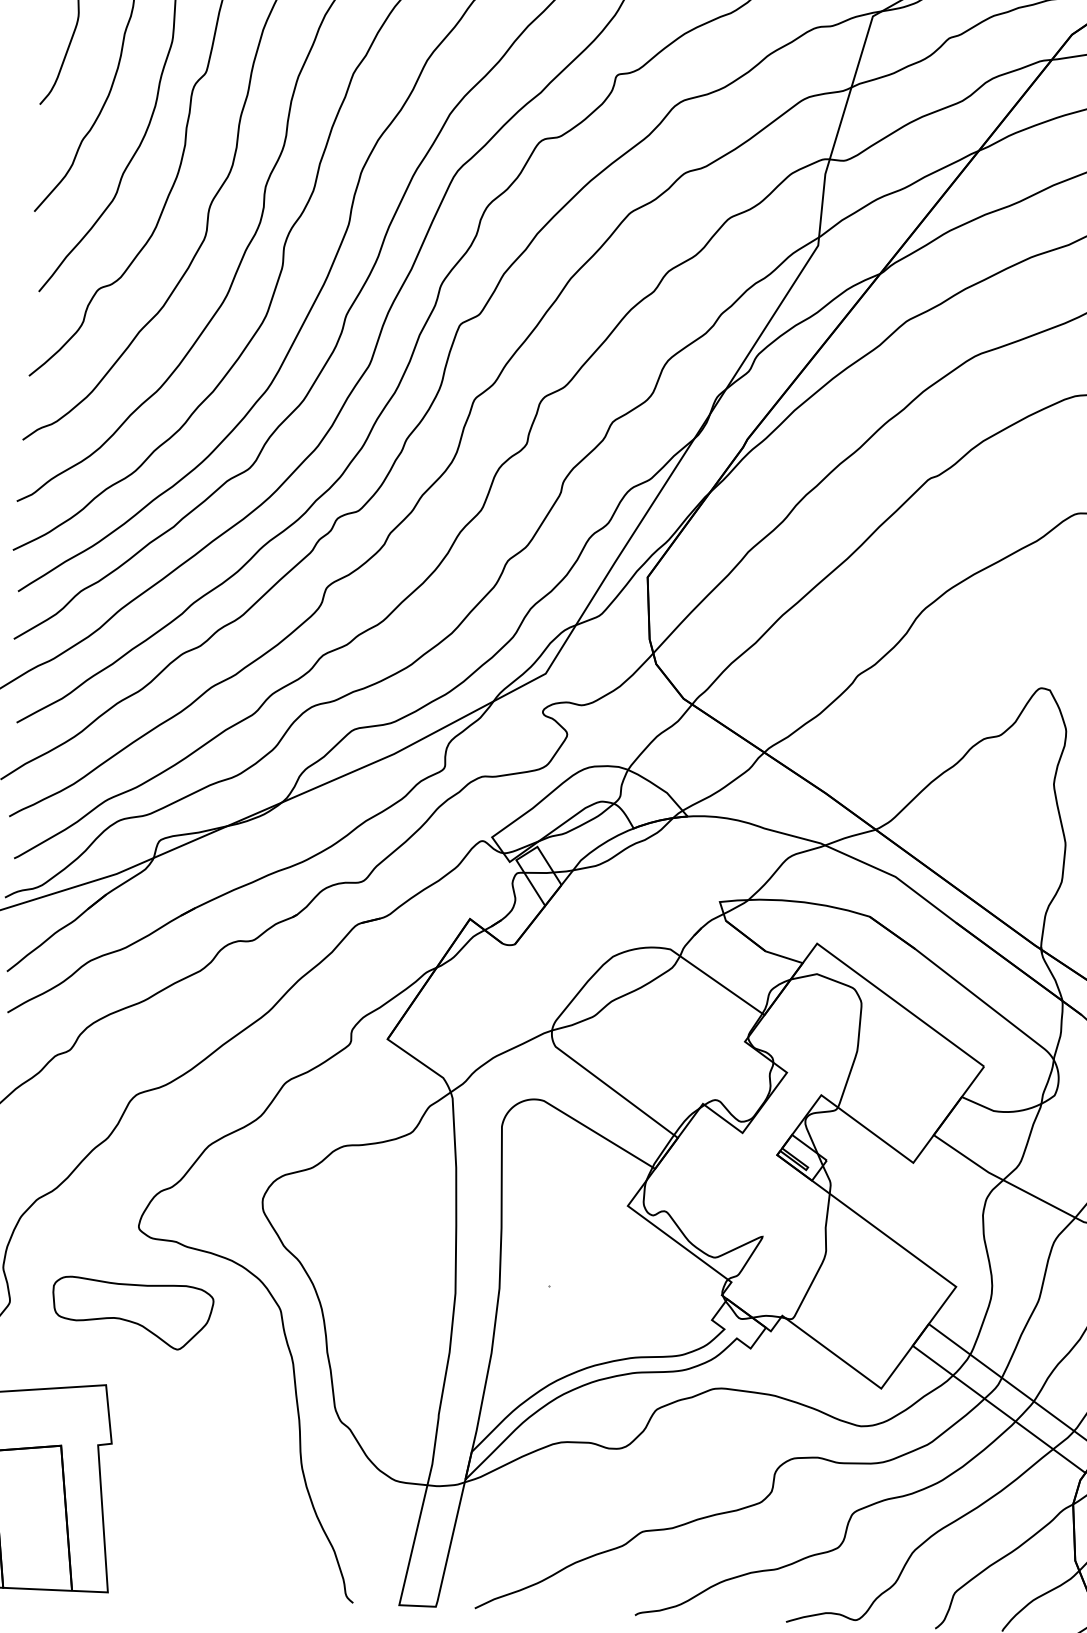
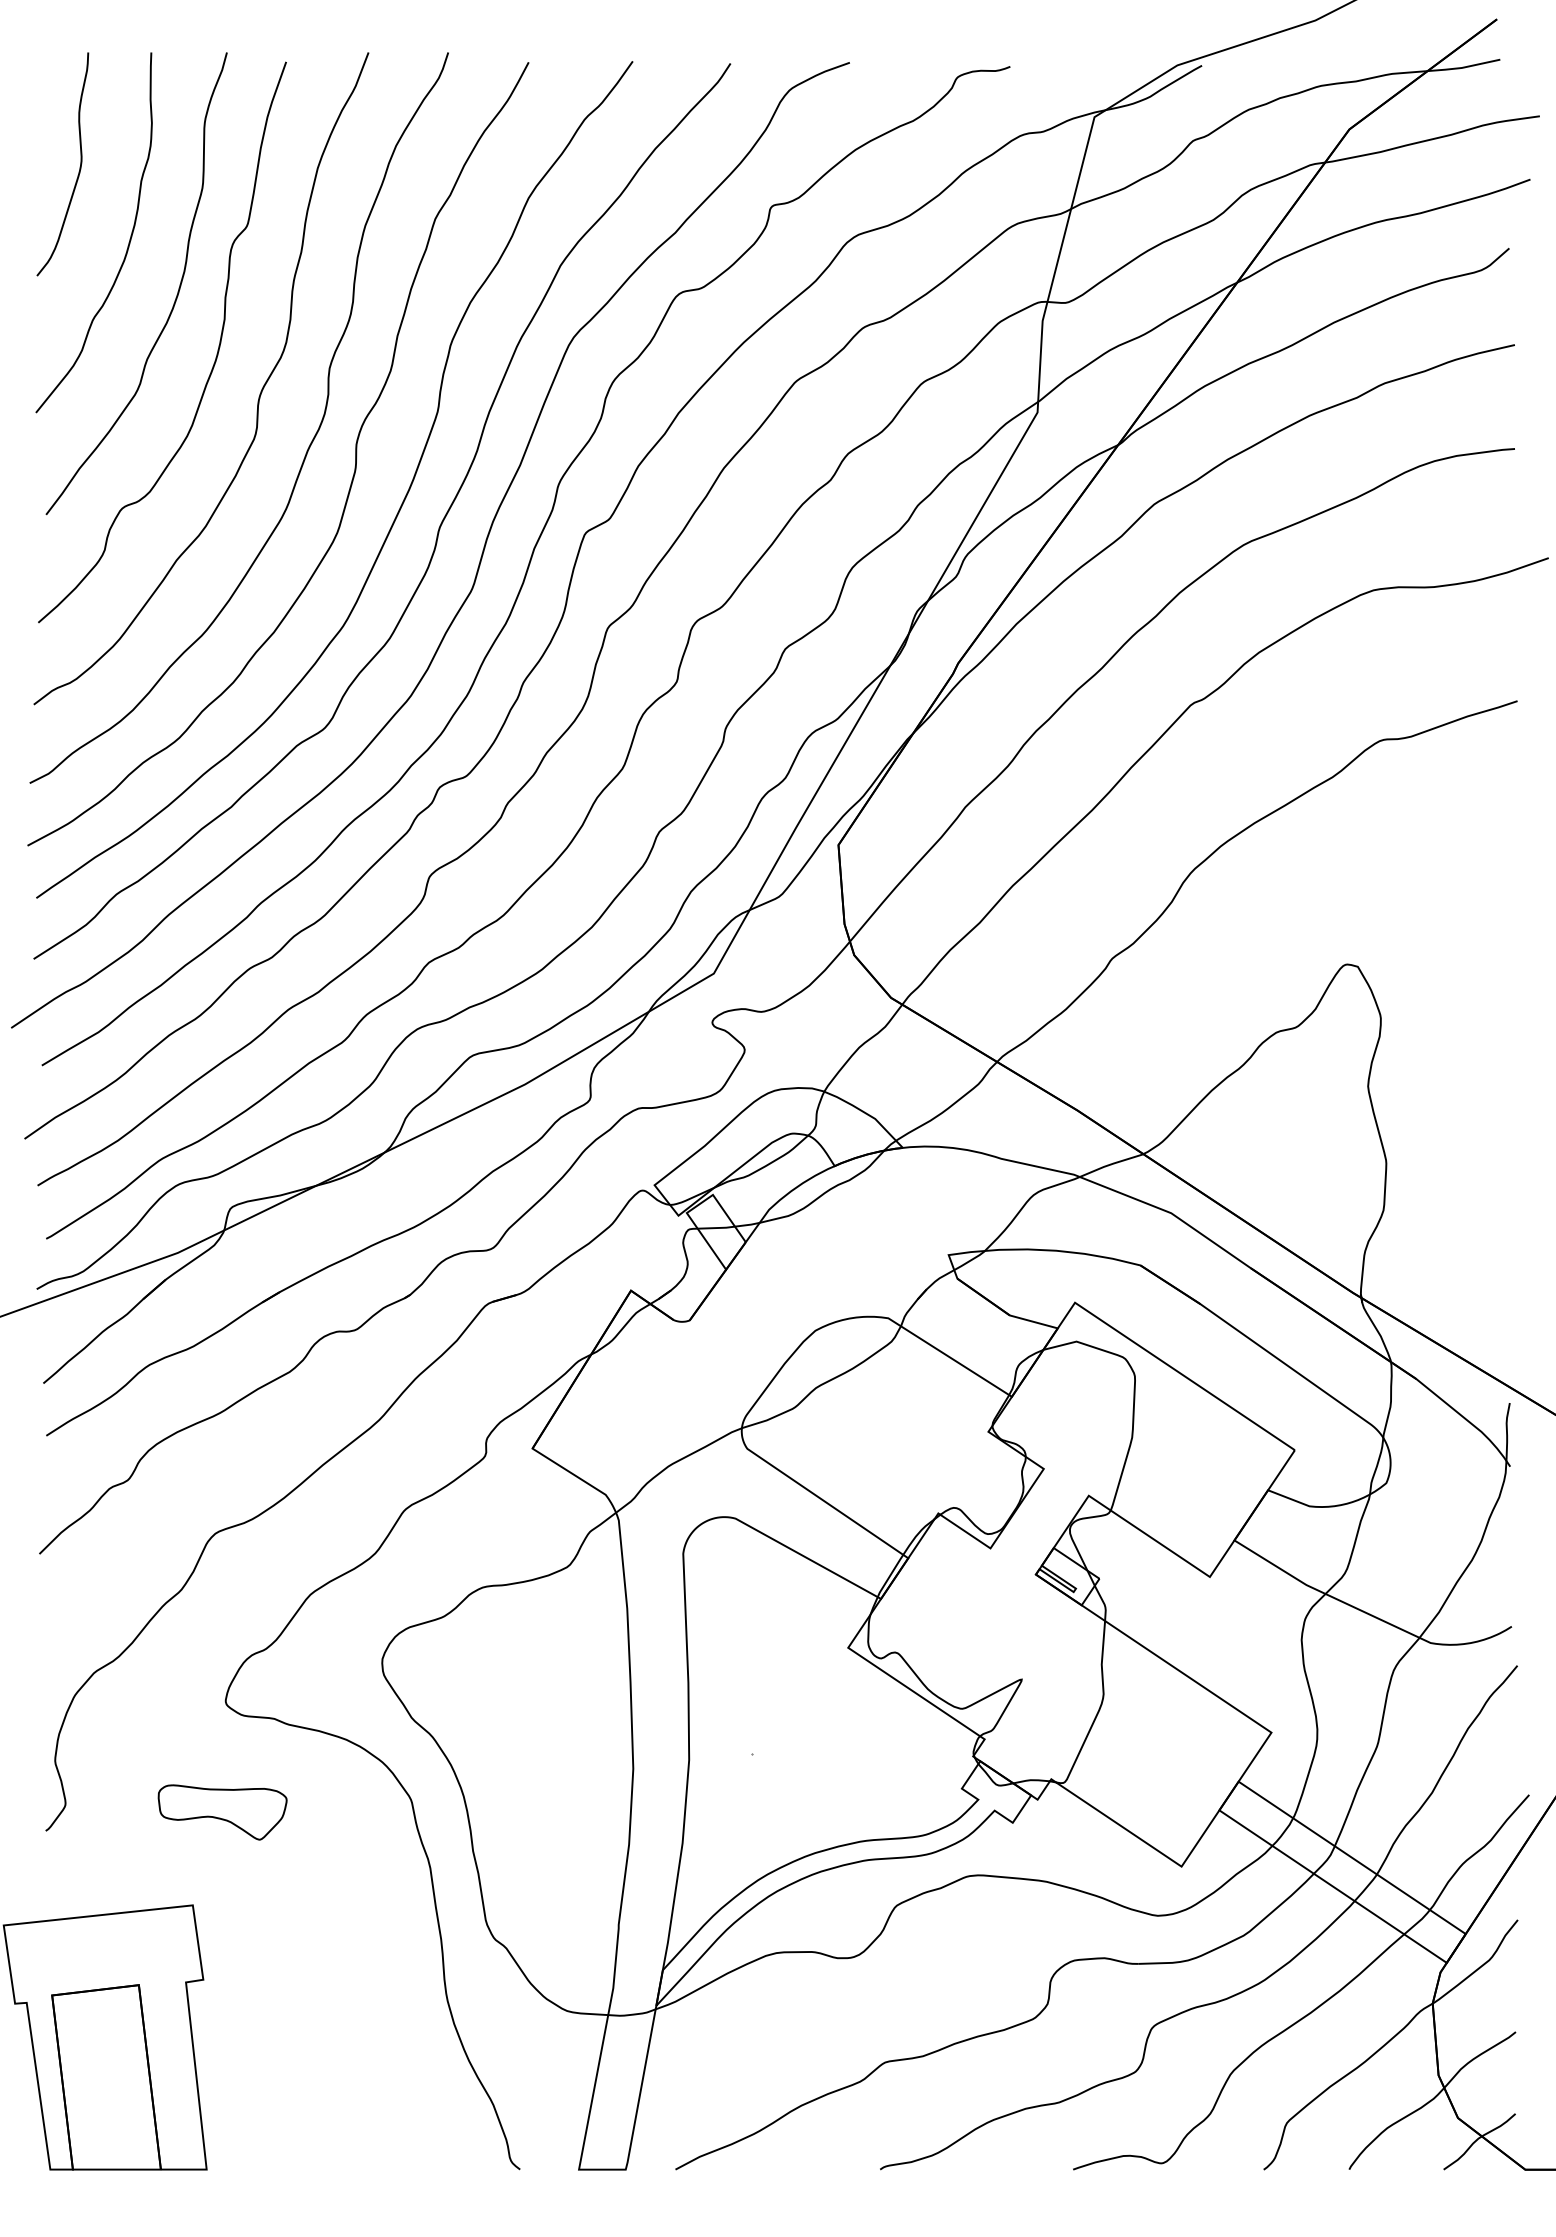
part: (132, 1313) -> (222, 1812), size x0.62

